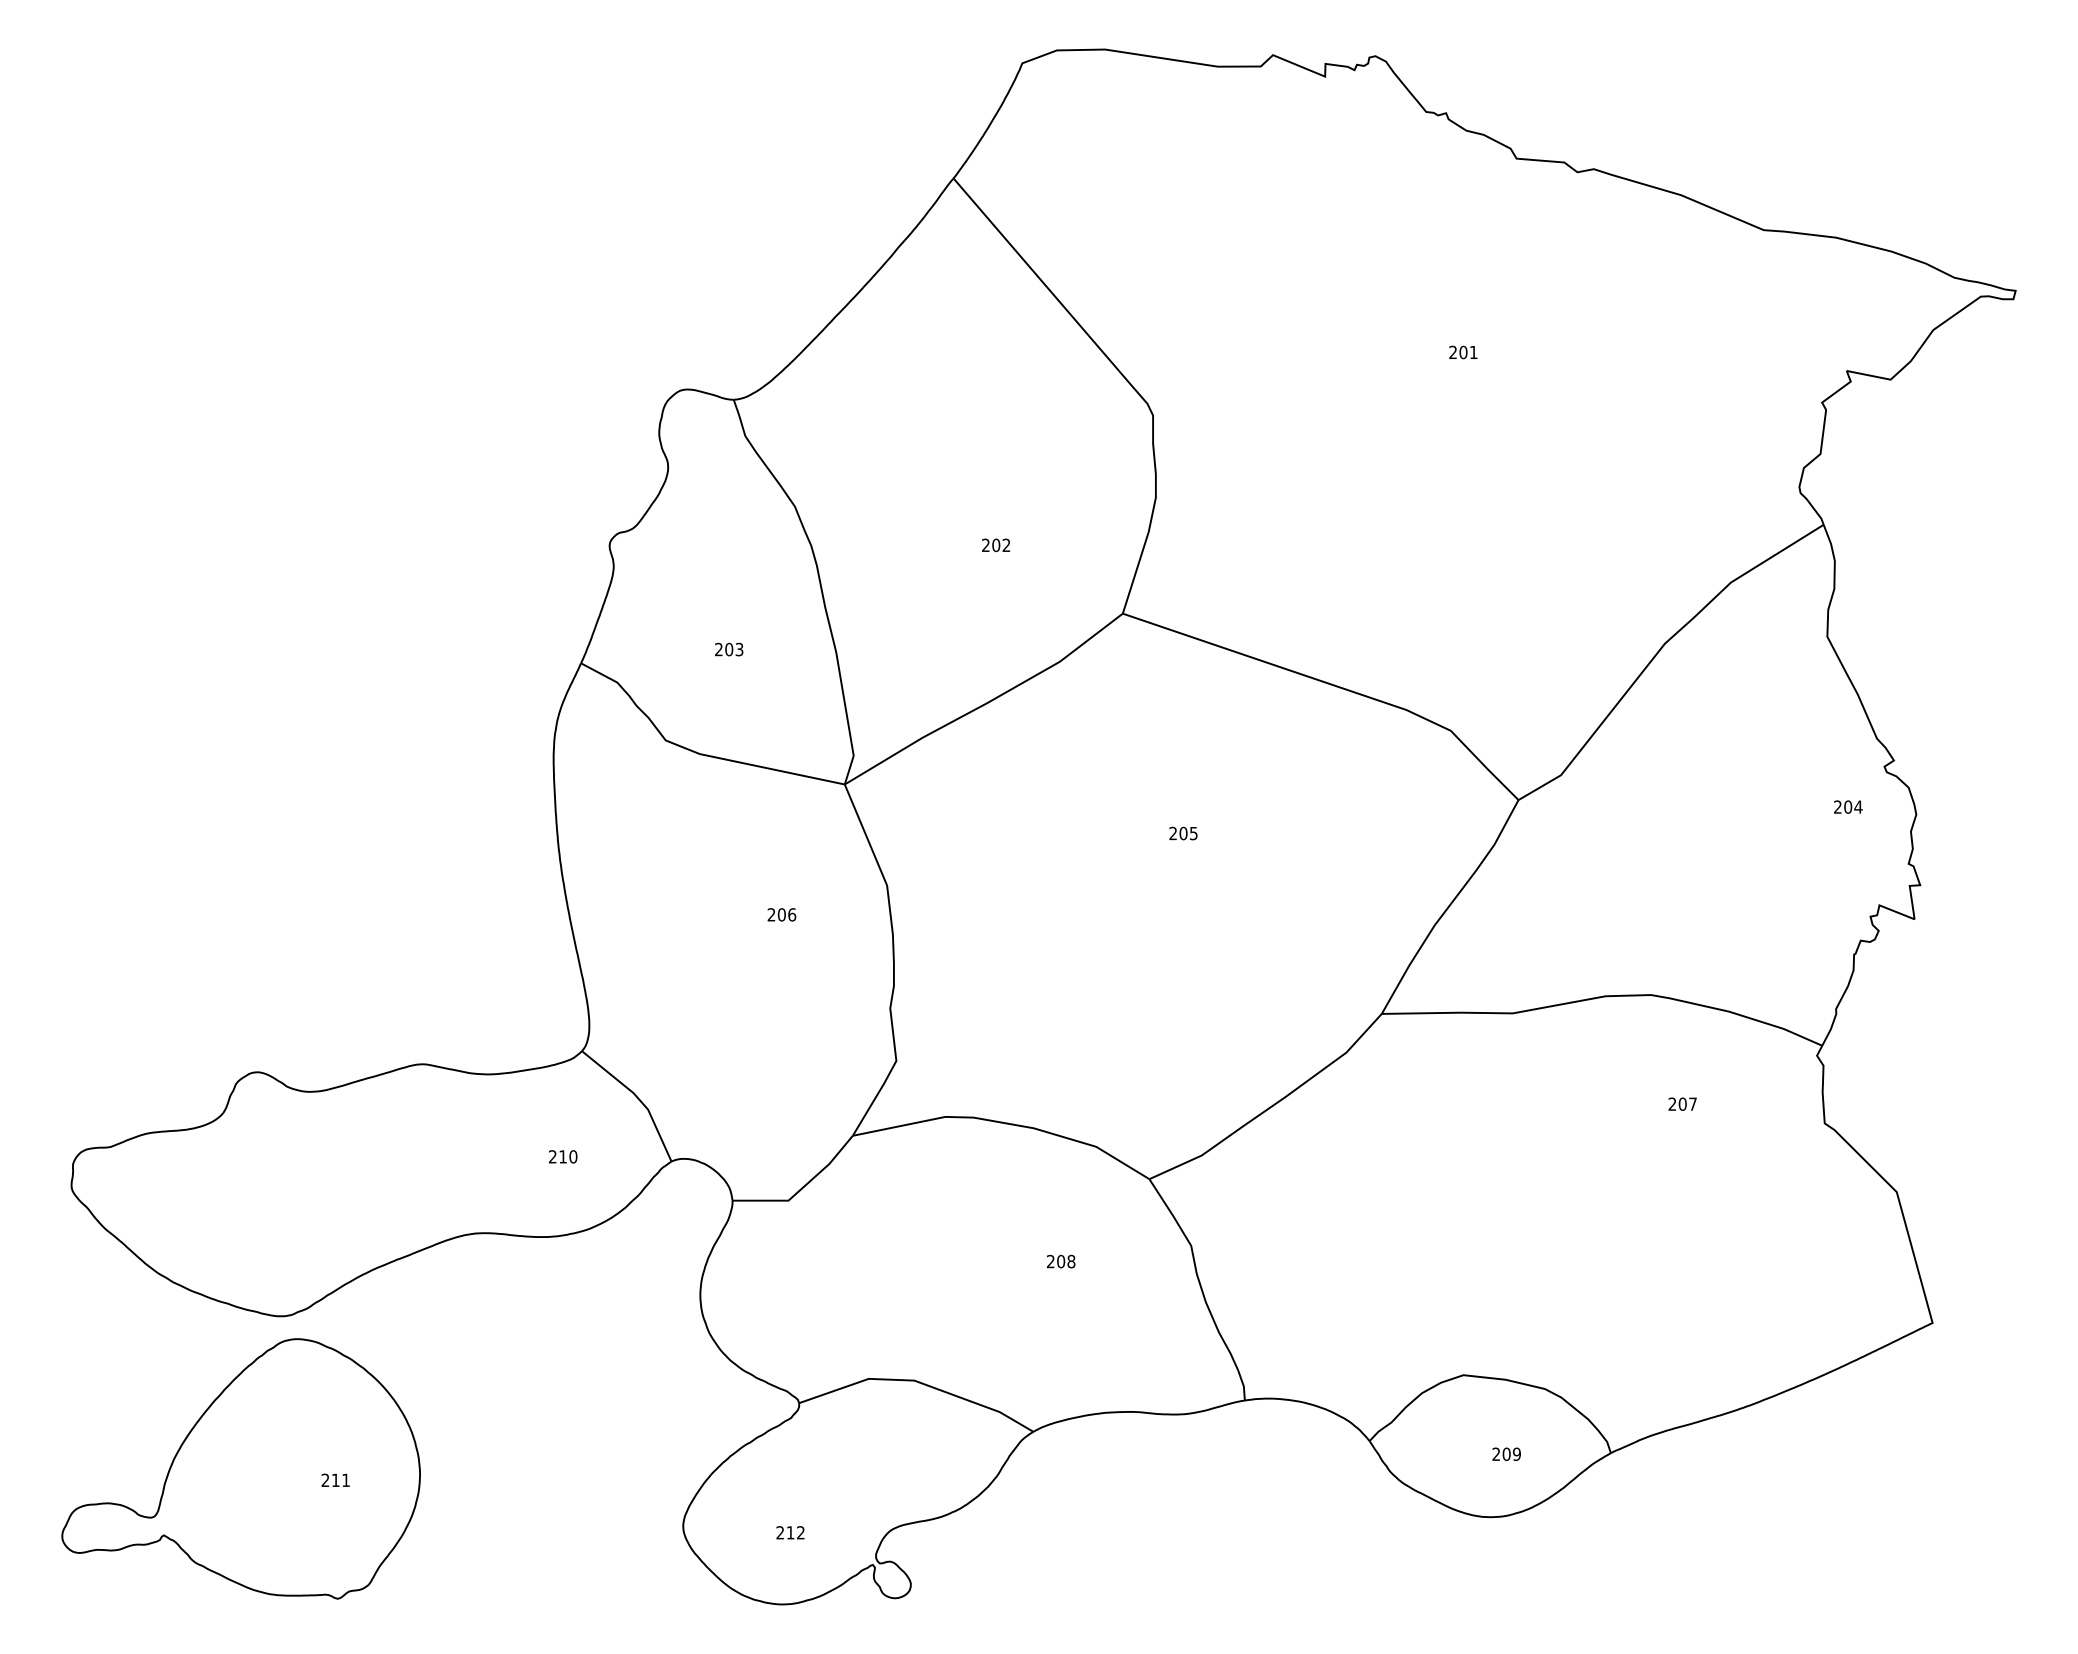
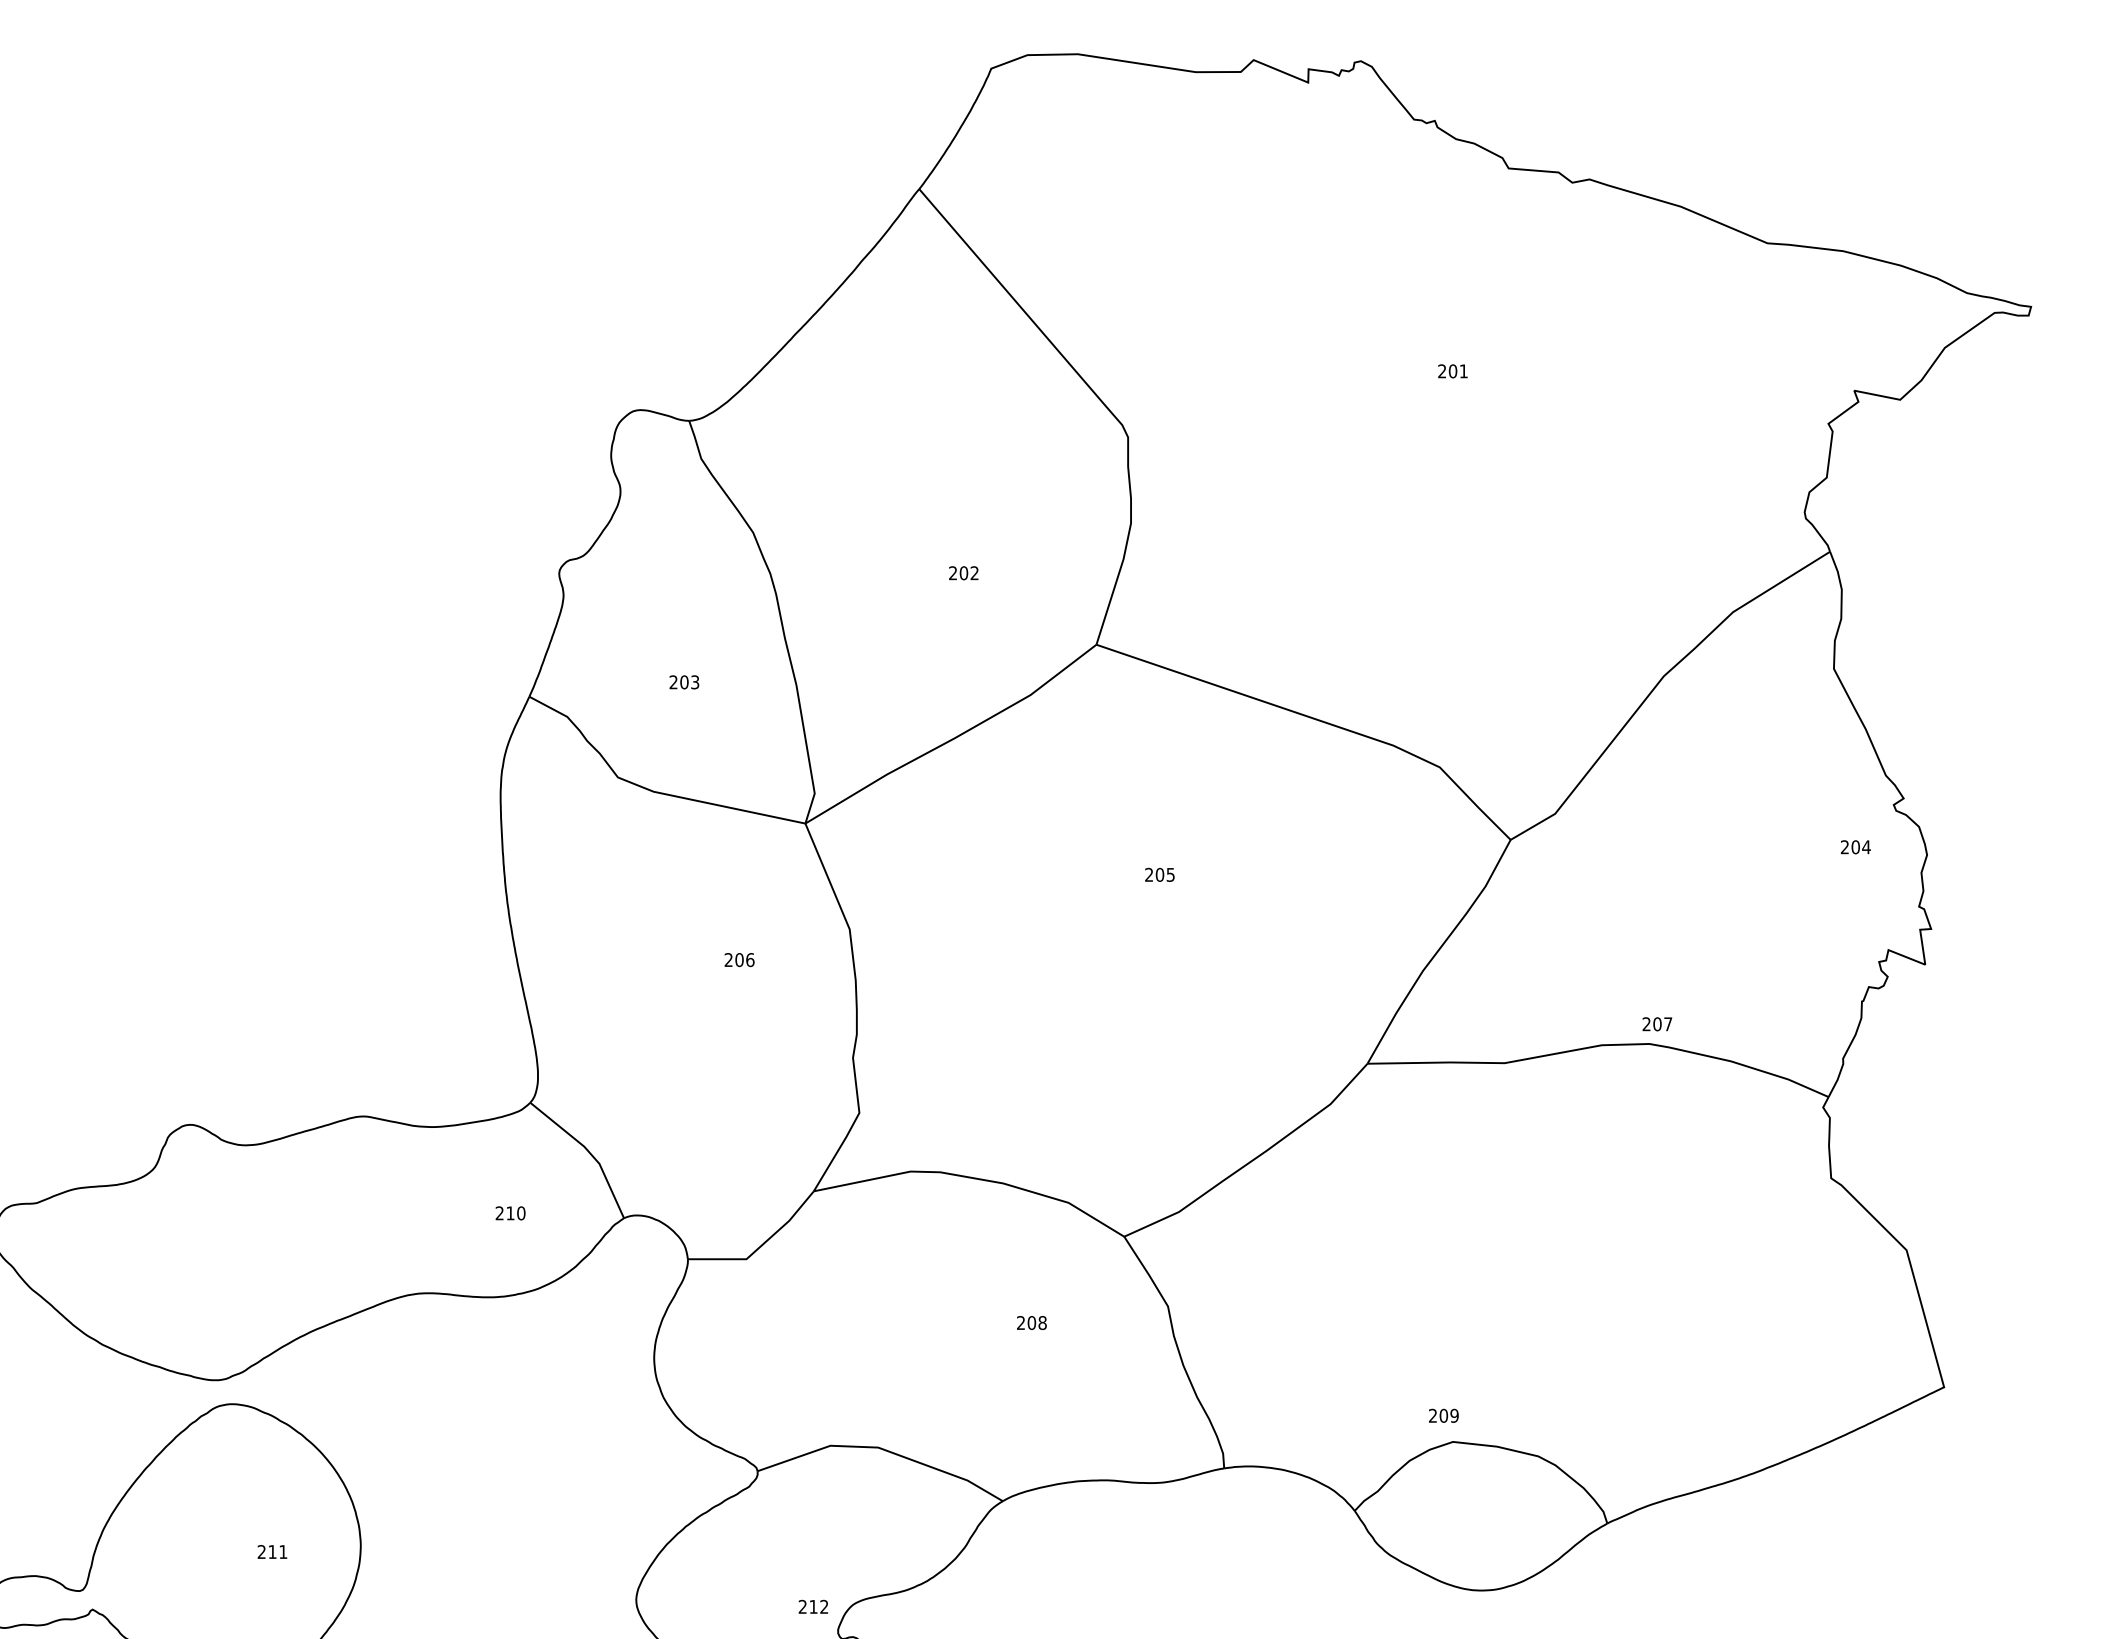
text: (1682, 1103) -> (1657, 1023), moved
text: (1506, 1453) -> (1443, 1415), moved
text: (790, 1532) -> (813, 1606), moved

